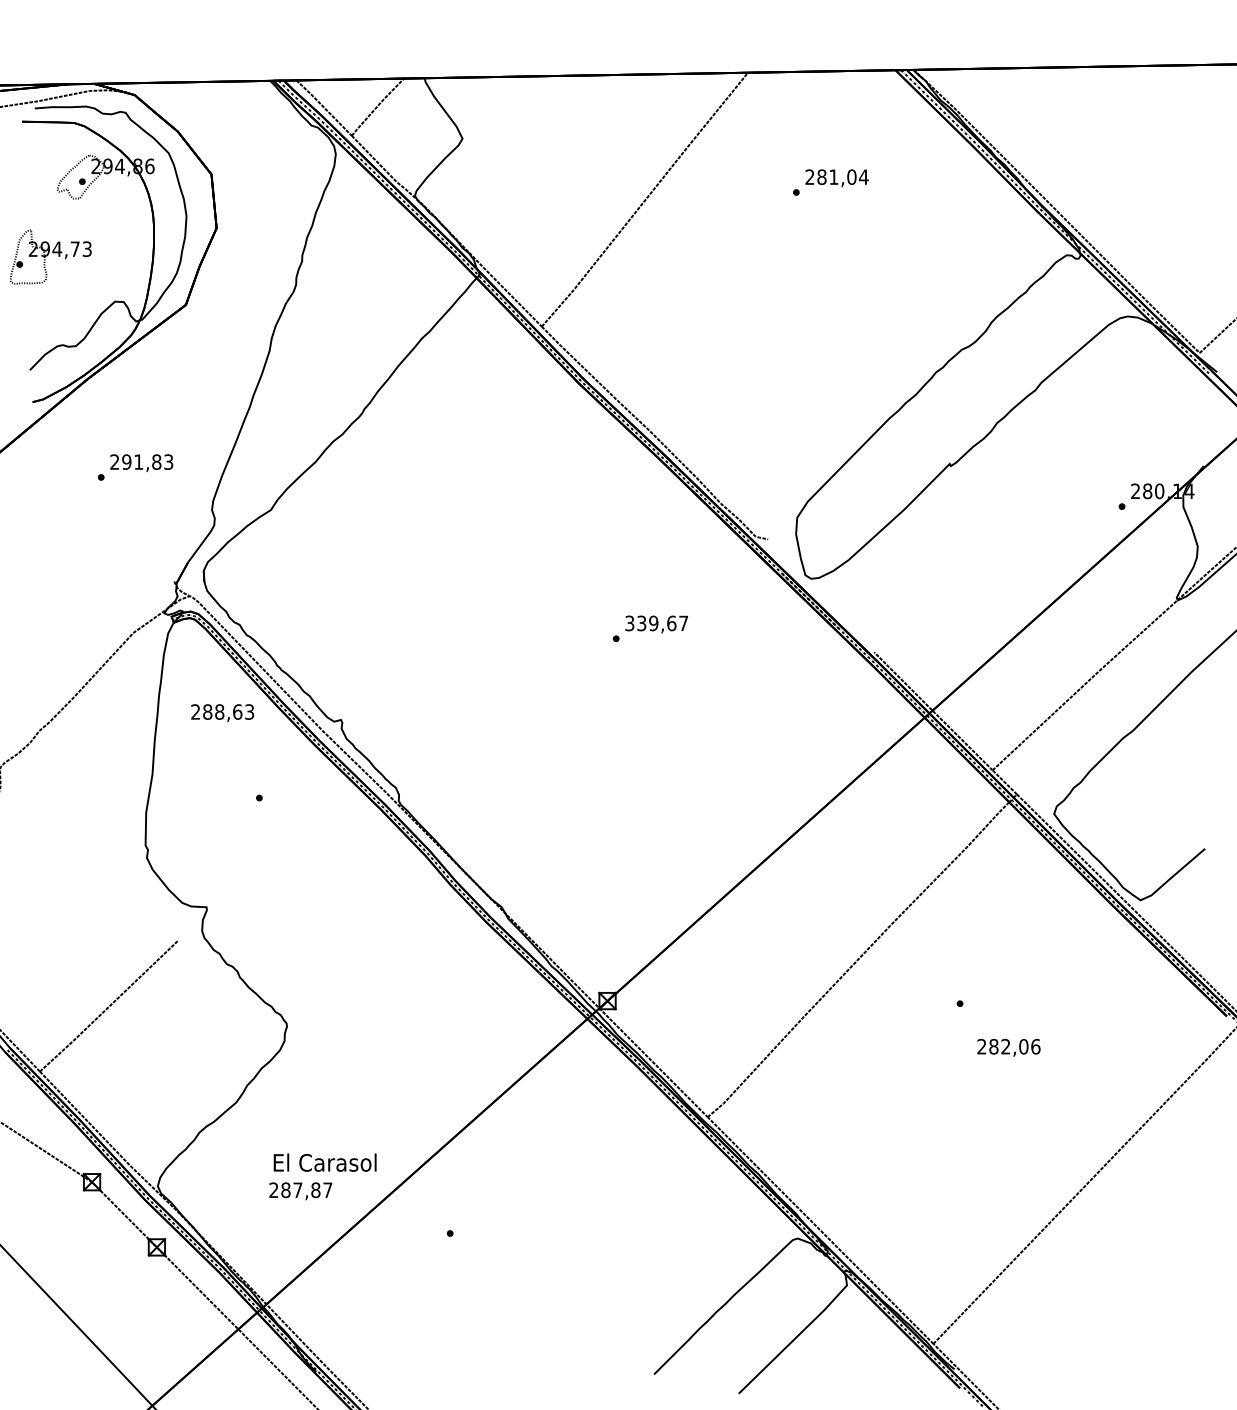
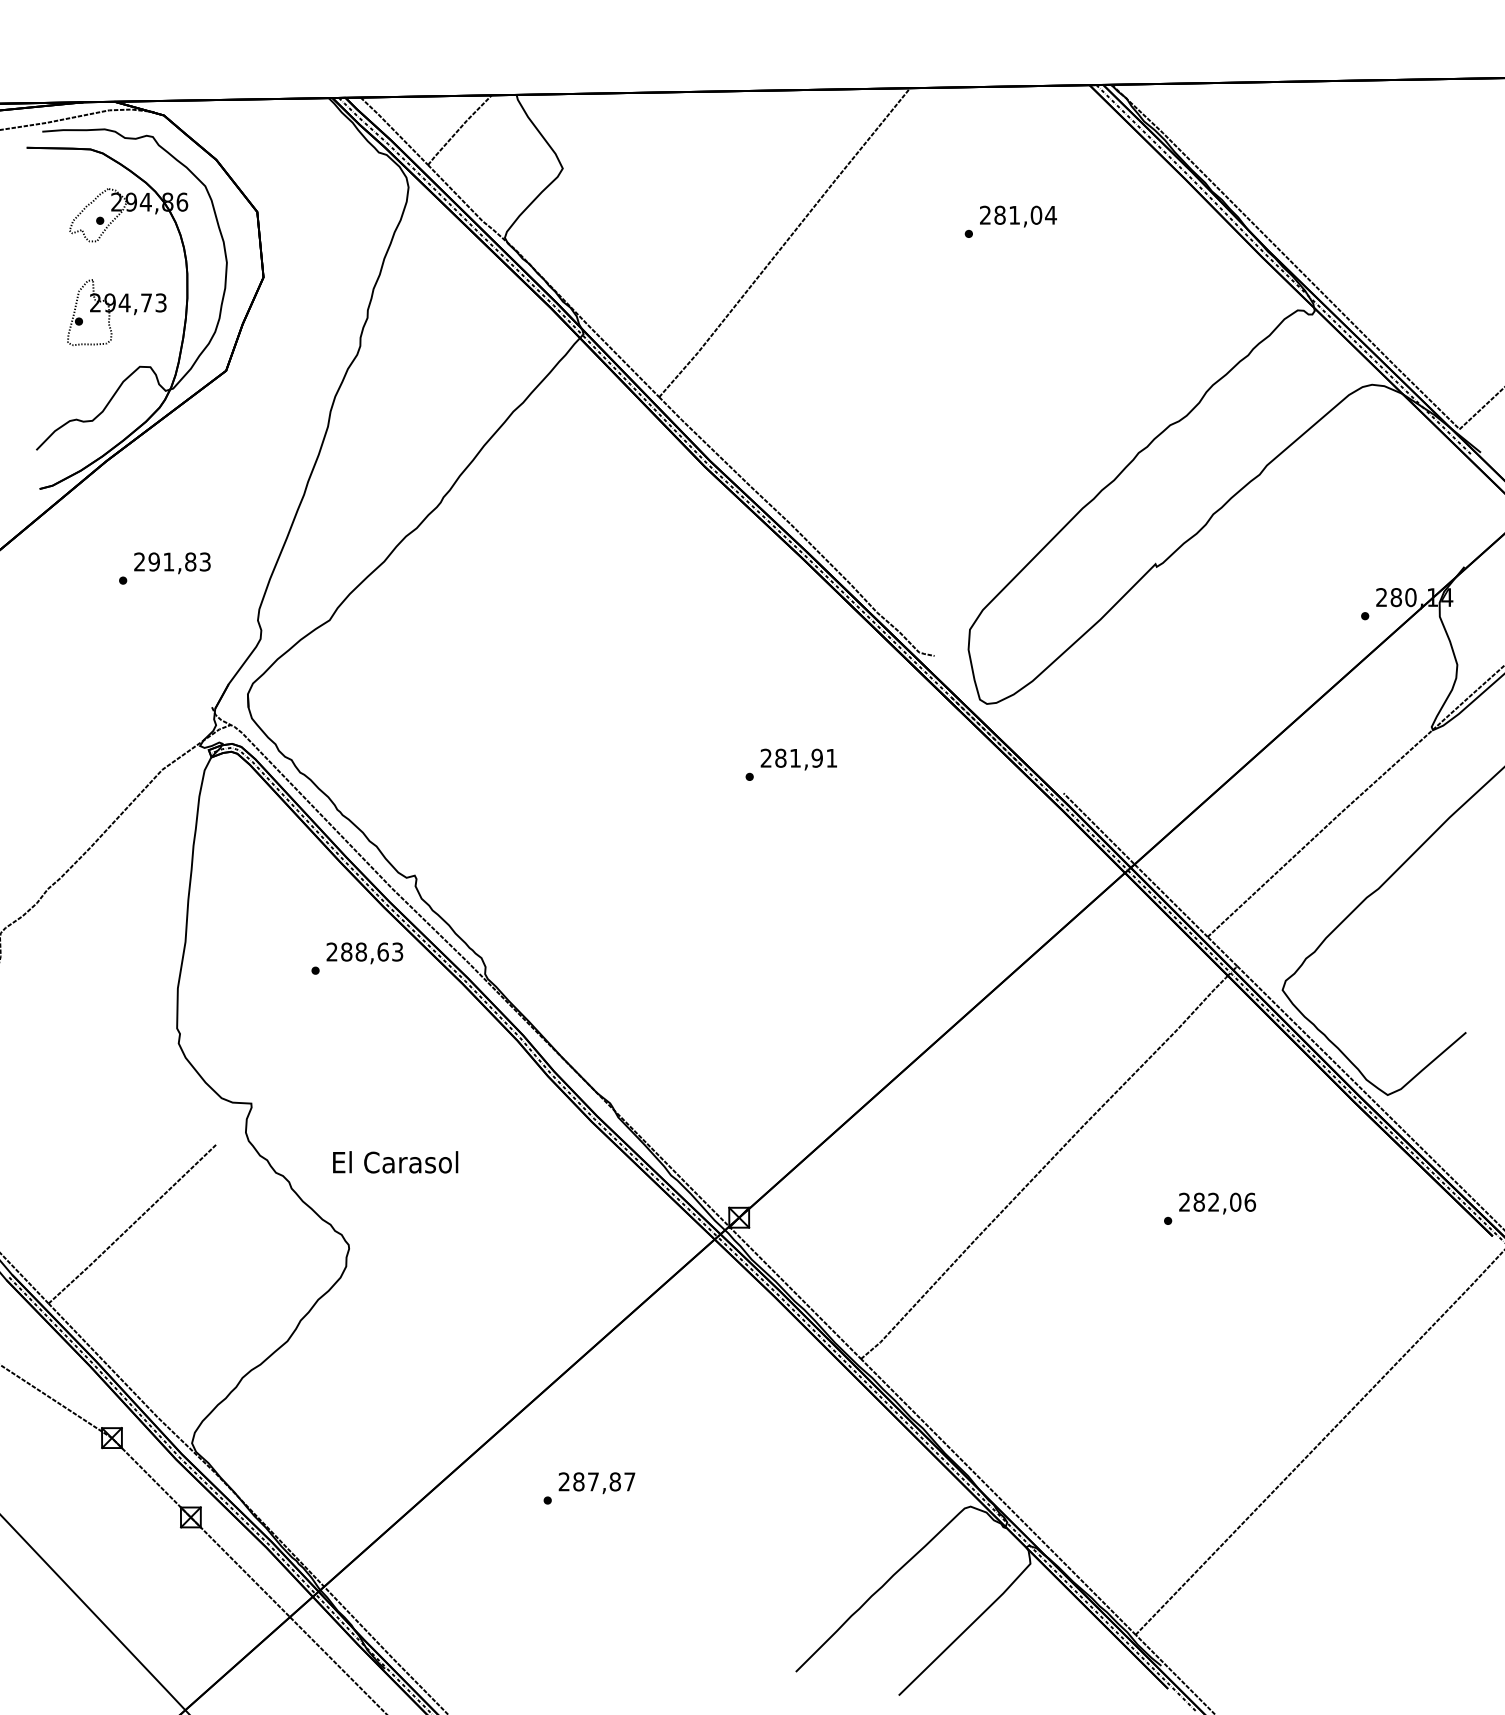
part: (50, 257) -> (116, 312), moved
text: (656, 622) -> (798, 757), 339,67 -> 281,91
text: (222, 713) -> (364, 953), moved
text: (1008, 1047) -> (1217, 1203), moved
text: (325, 1162) -> (395, 1162), moved
text: (300, 1191) -> (596, 1483), moved

